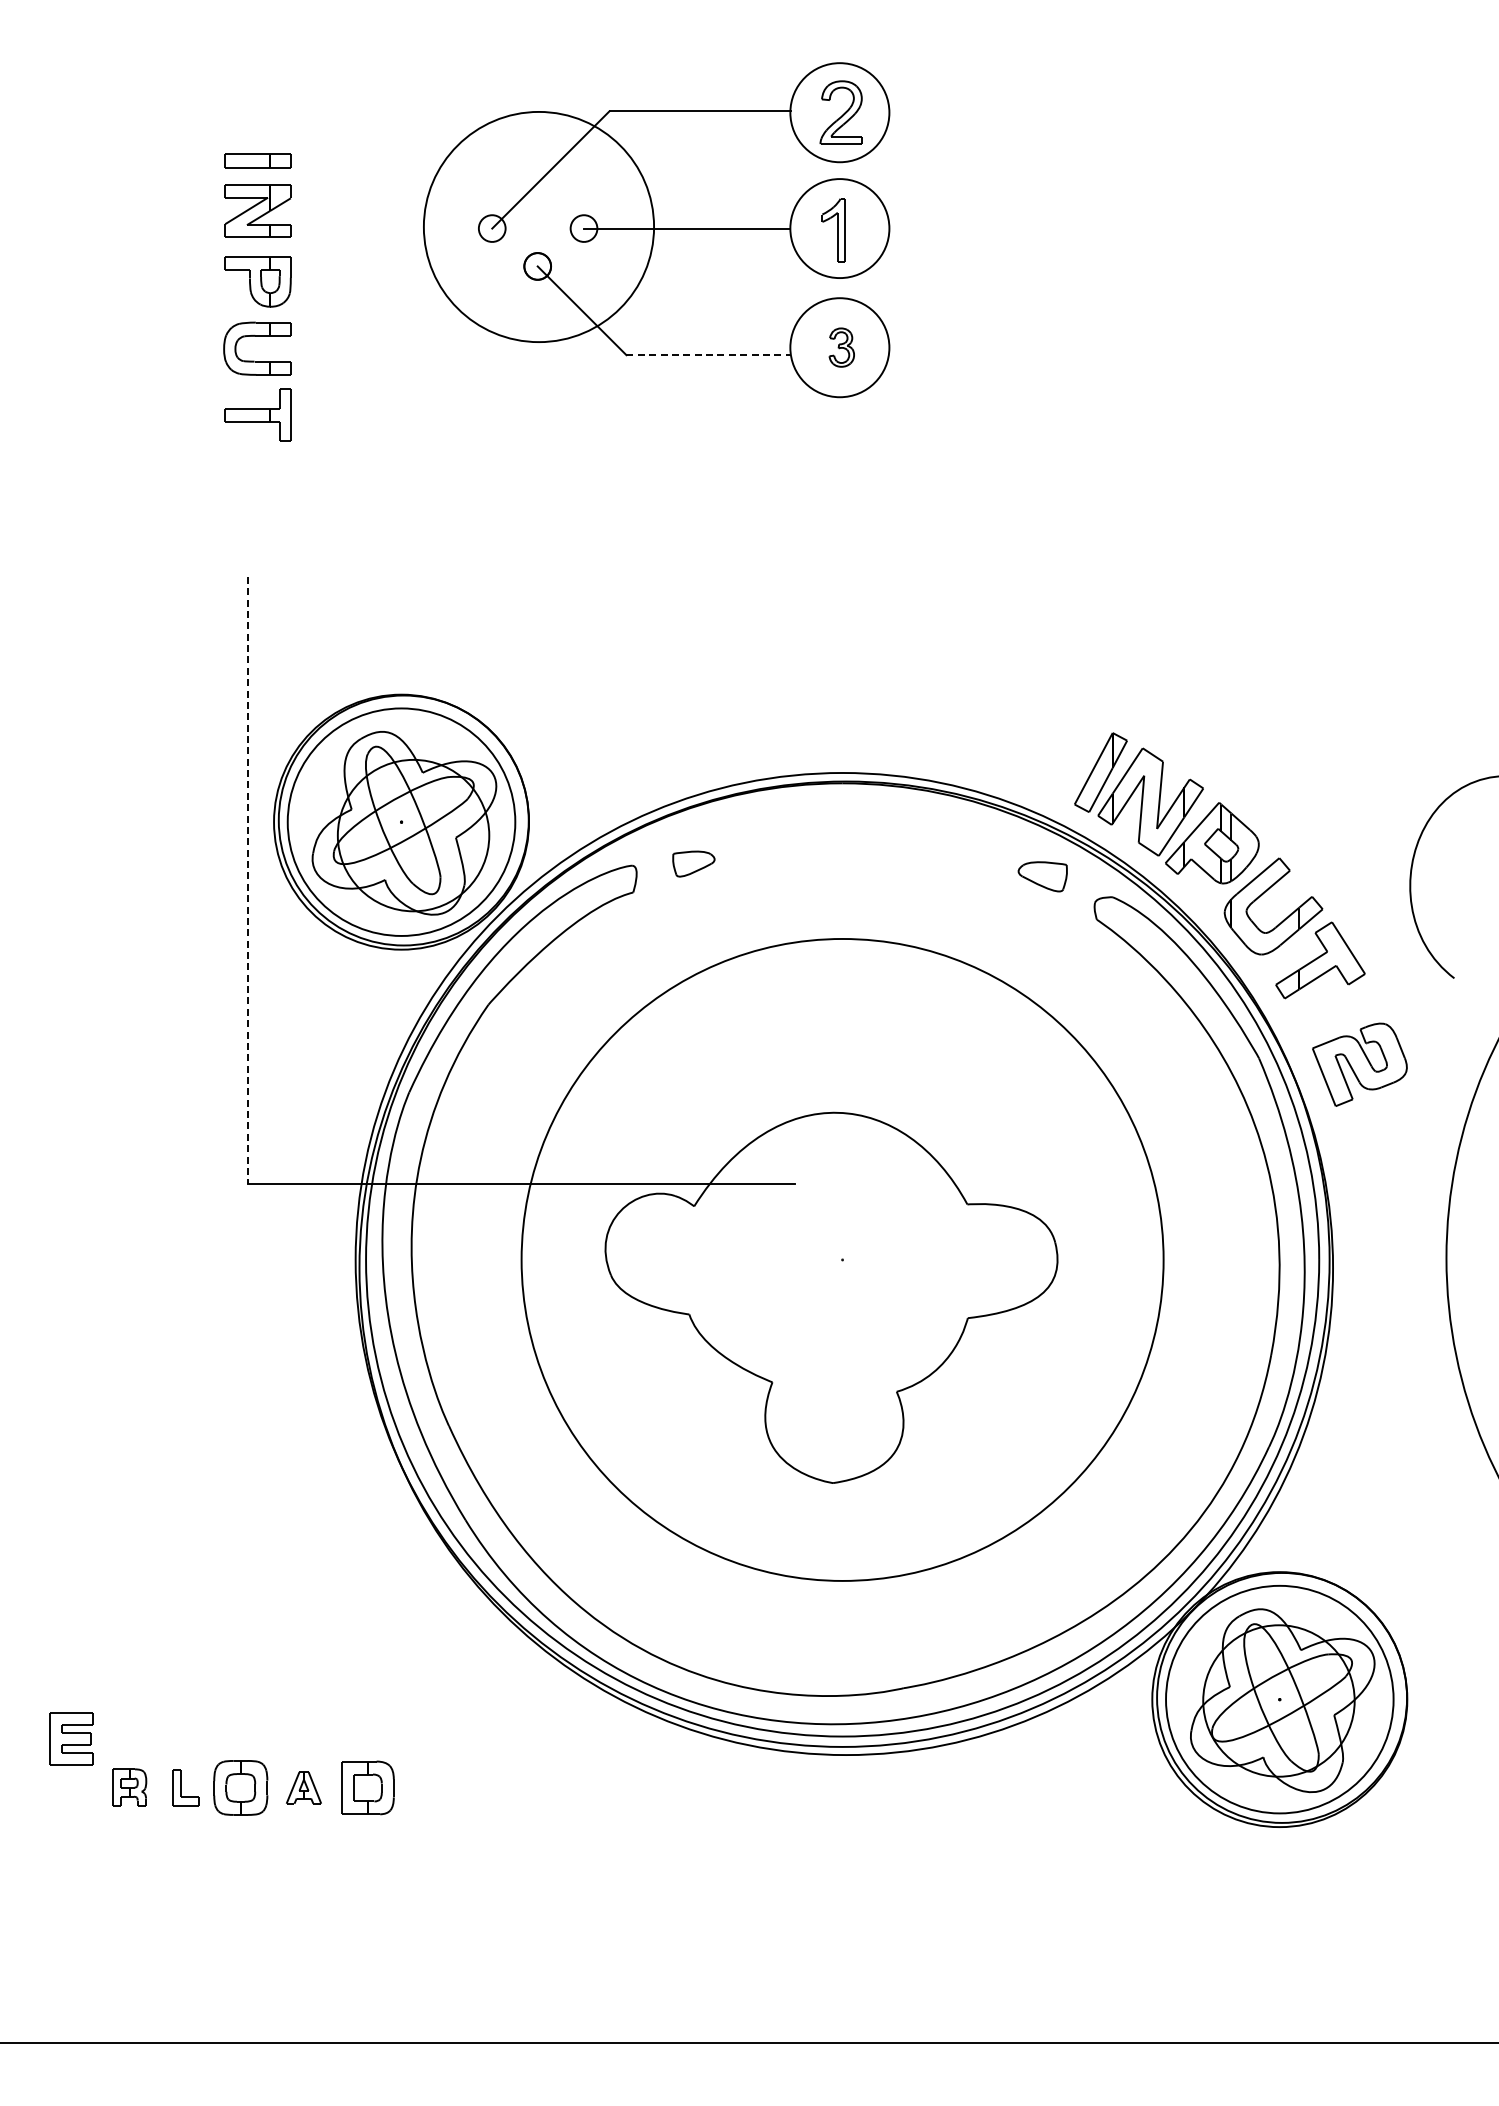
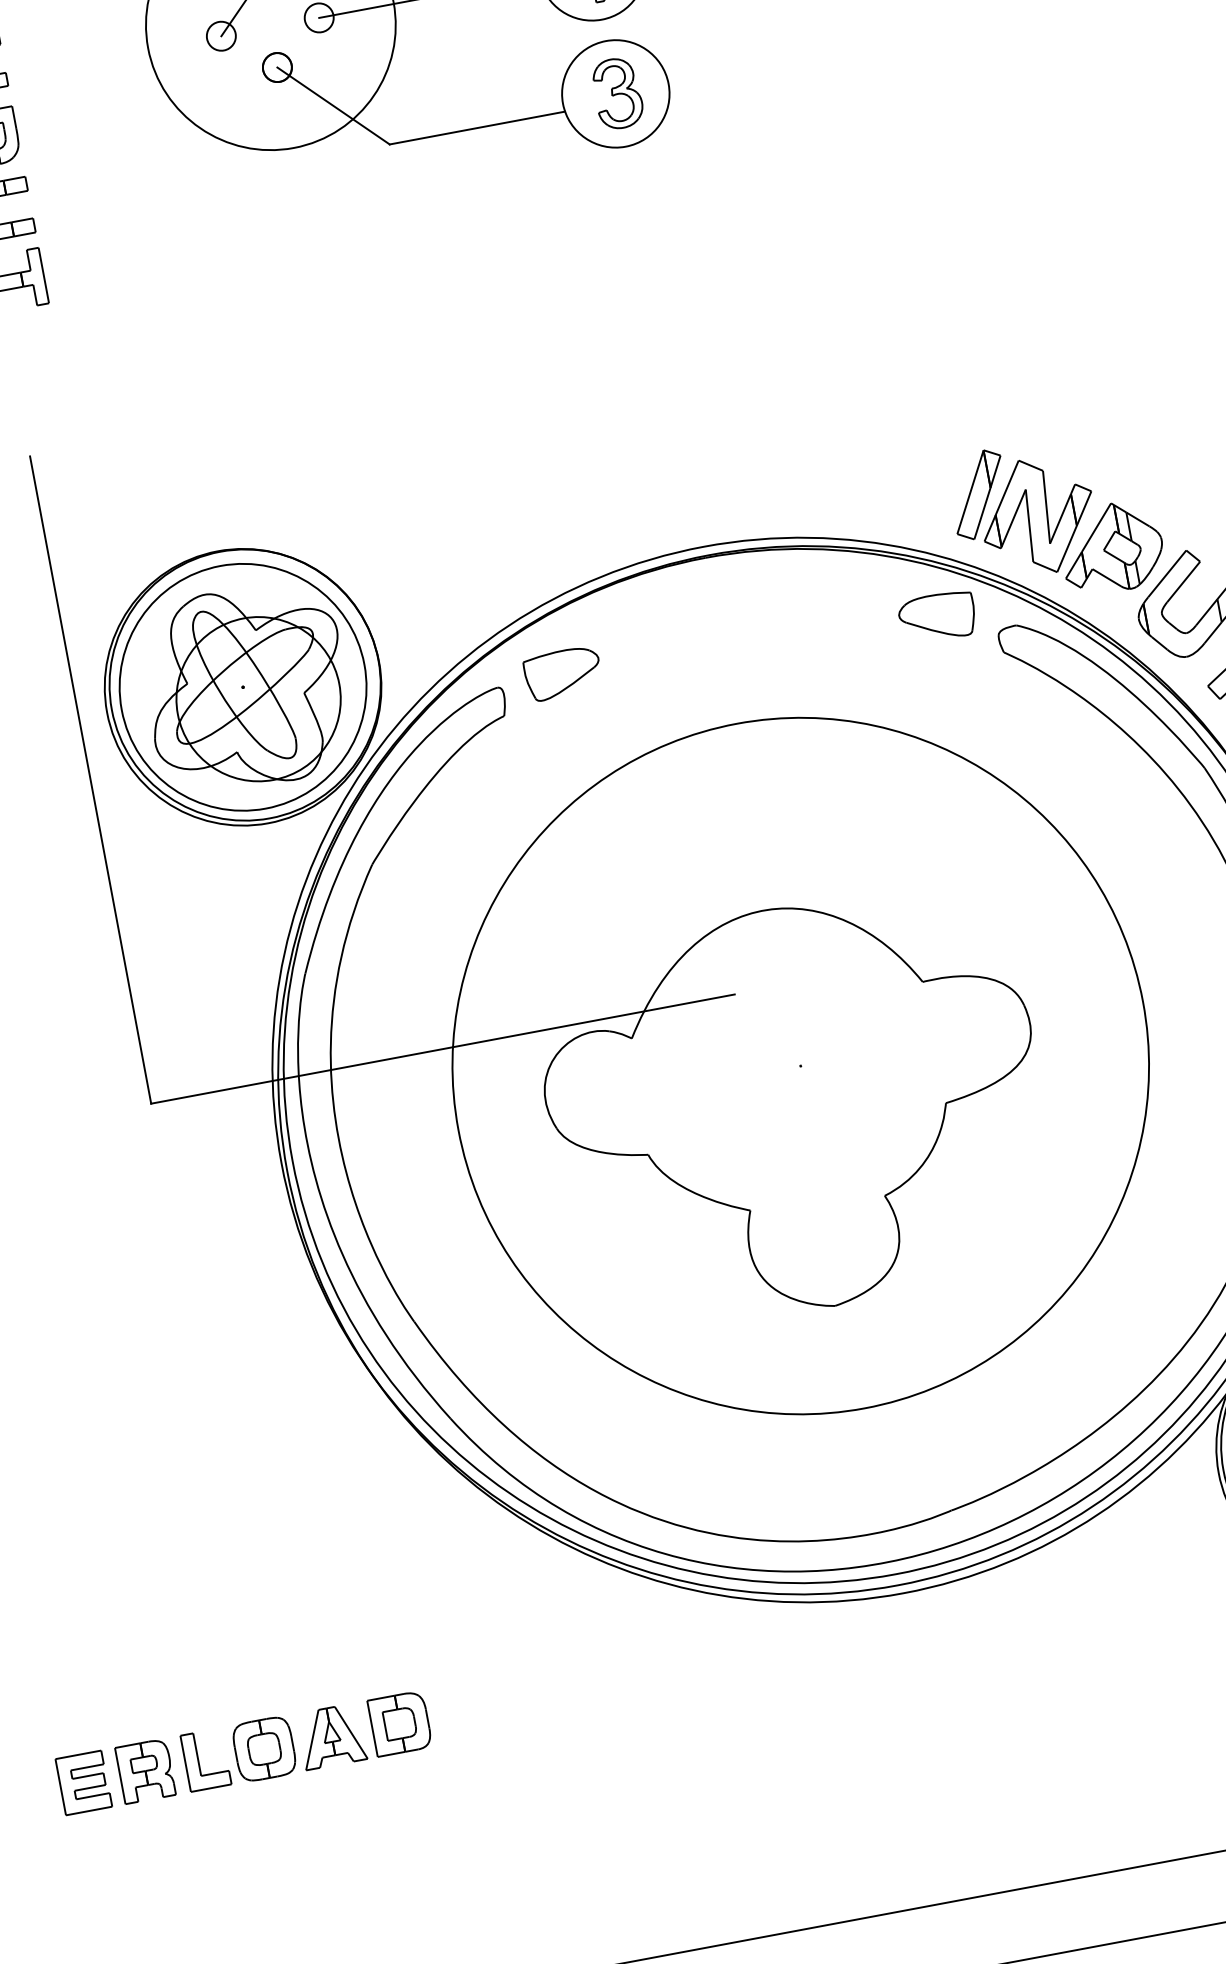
part: (841, 347) -> (617, 93), size x1.67
line: (709, 355) -> (478, 128), dashed -> solid
part: (693, 863) -> (562, 673), size x1.67
part: (1042, 876) -> (937, 617), size x1.43
line: (247, 880) -> (90, 780), dashed -> solid
part: (71, 1738) -> (83, 1782), moved
part: (129, 1787) -> (145, 1770), size x1.43
part: (185, 1787) -> (205, 1759), size x1.43
part: (303, 1787) -> (331, 1736), size x1.67

